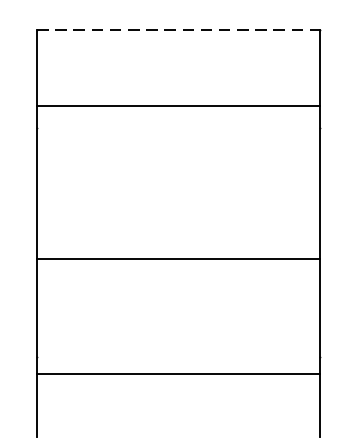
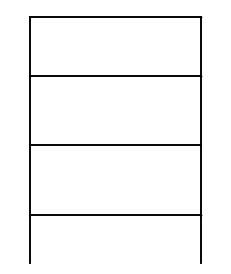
line: (178, 30) -> (115, 16), dashed -> solid
line: (178, 106) -> (115, 75), moved
line: (178, 259) -> (115, 145), moved
line: (178, 373) -> (115, 214), moved

